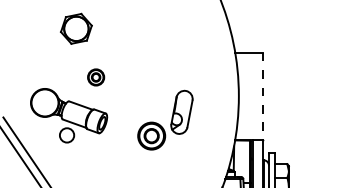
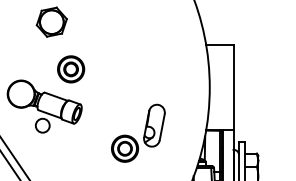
part: (95, 77) -> (70, 69), size x1.67
line: (263, 96) -> (233, 87), dashed -> solid
part: (165, 119) -> (138, 132), moved

